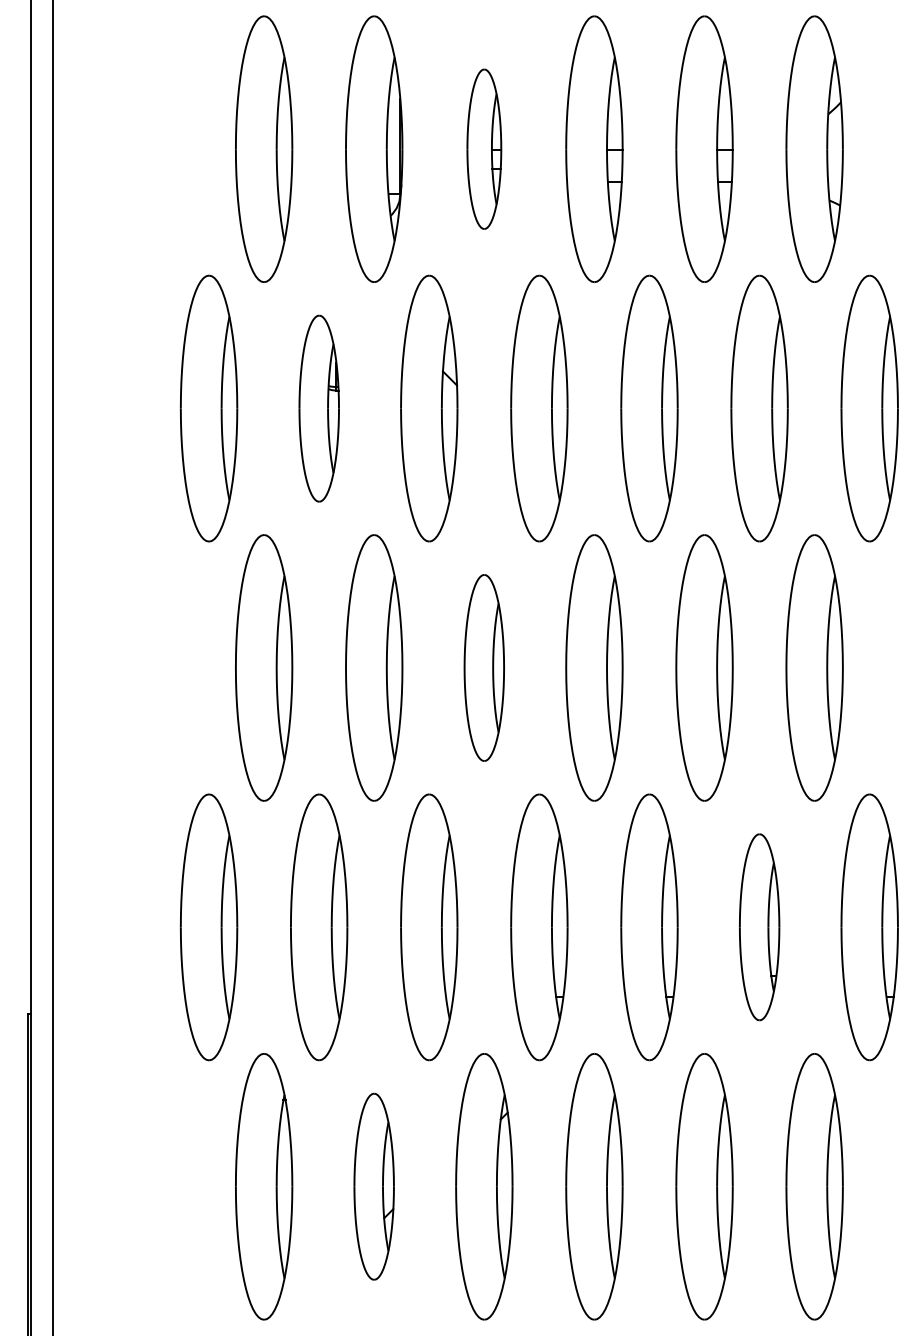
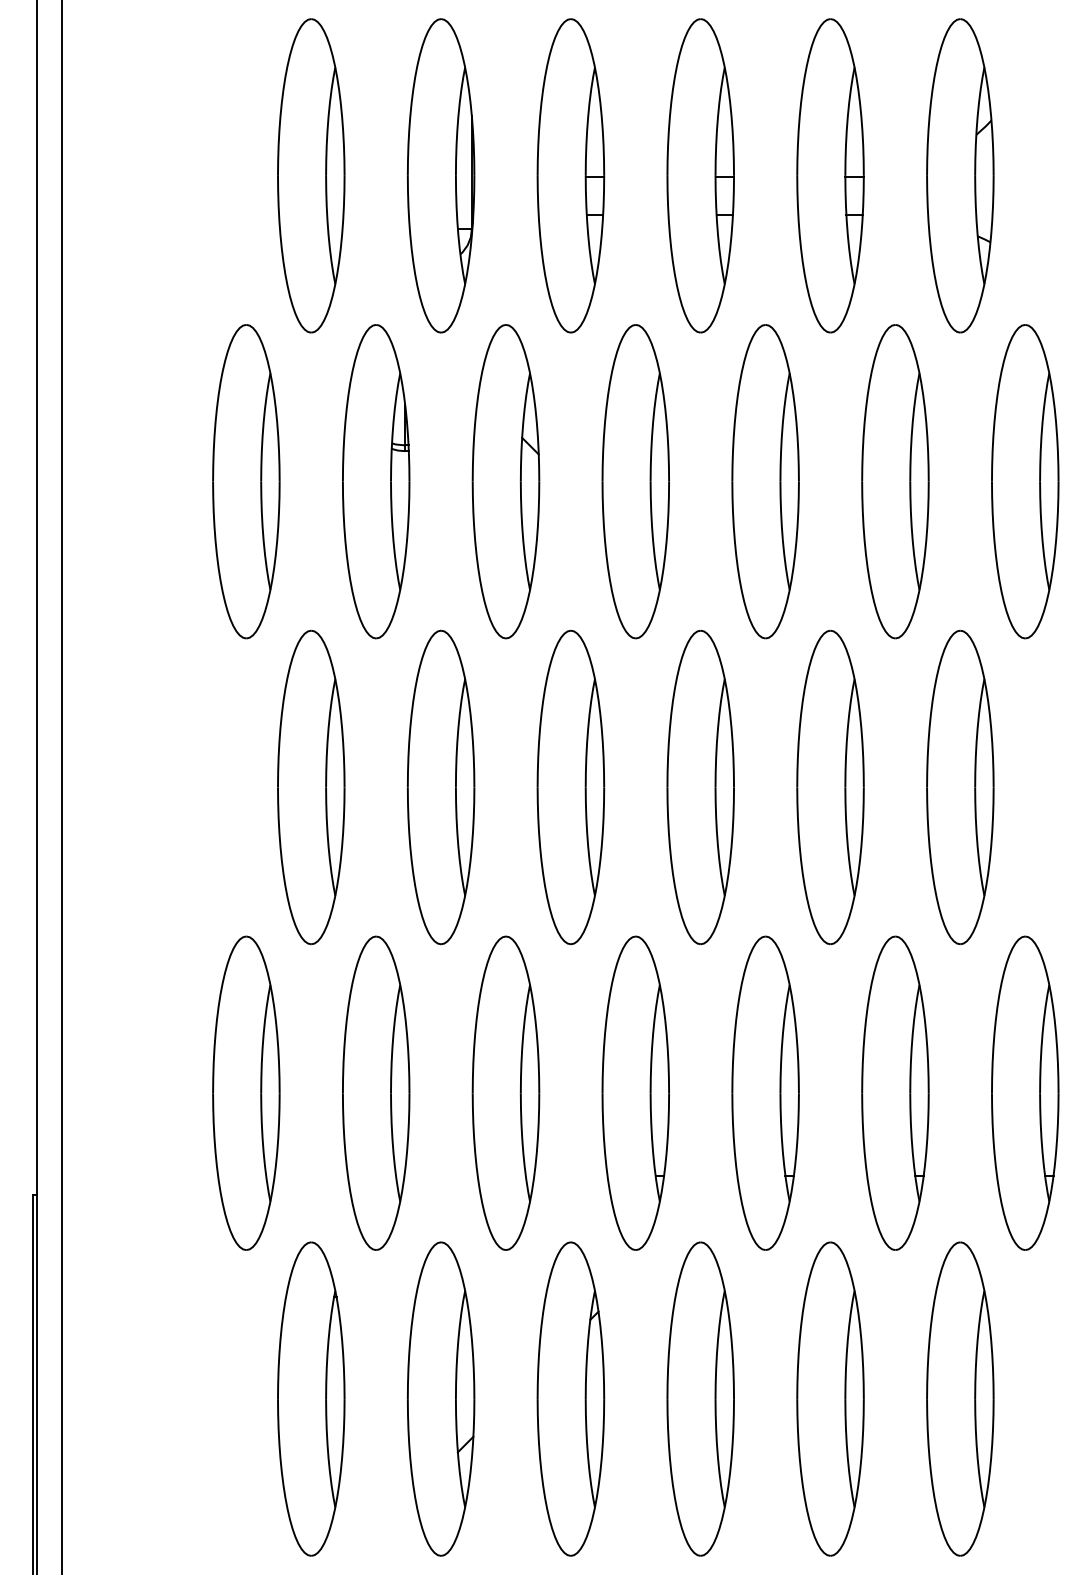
part: (483, 148) -> (570, 175), size x1.67
part: (319, 408) -> (376, 481), size x1.43
part: (483, 668) -> (570, 787), size x1.43
part: (759, 926) -> (895, 1092), size x1.43
part: (373, 1186) -> (440, 1398), size x1.43

